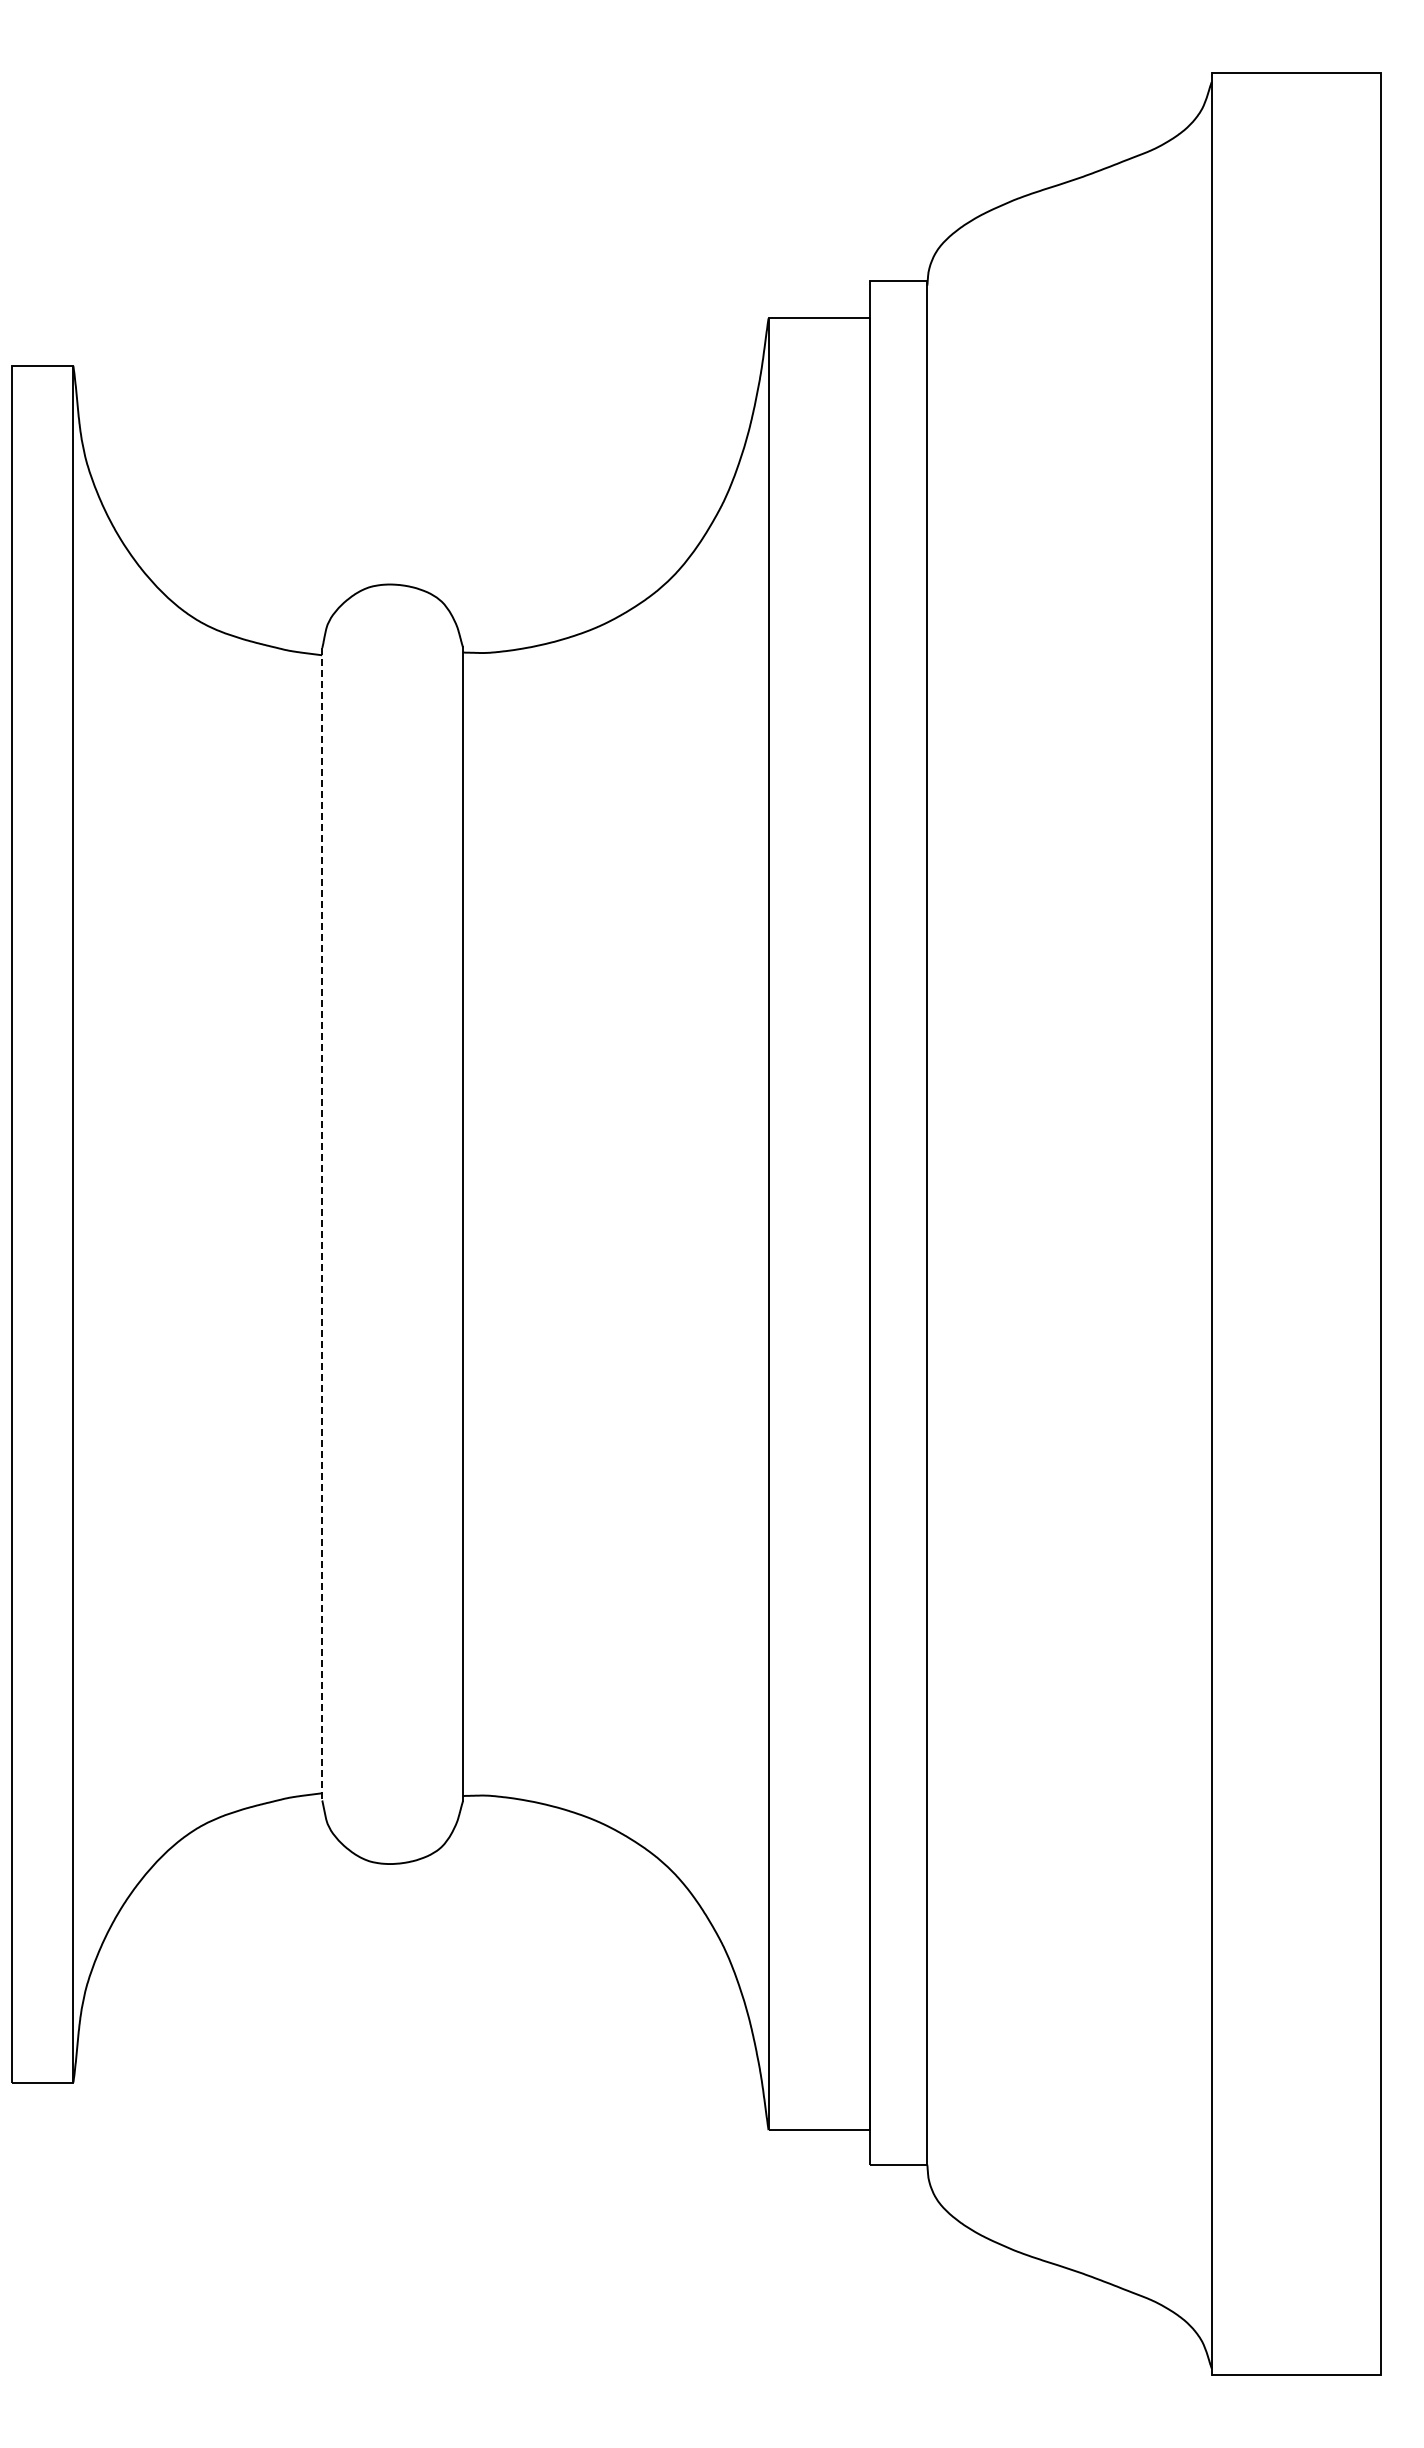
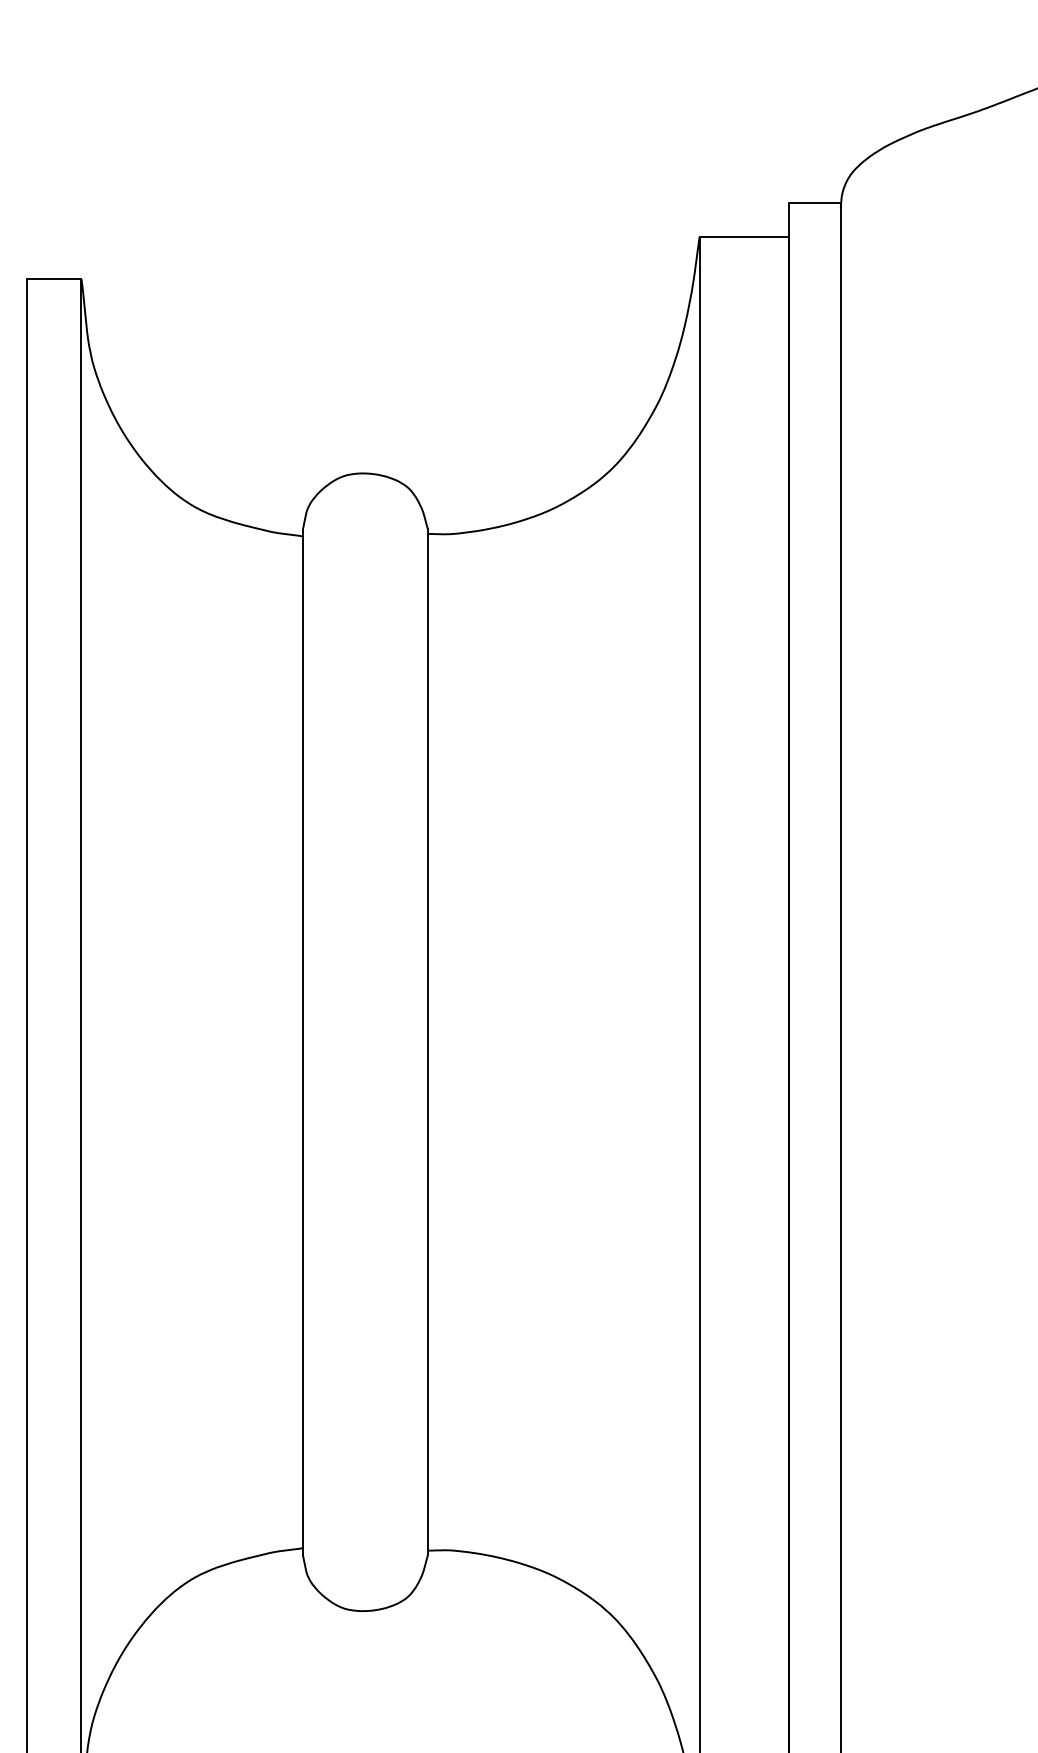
line: (322, 1224) -> (302, 1042), dashed -> solid

